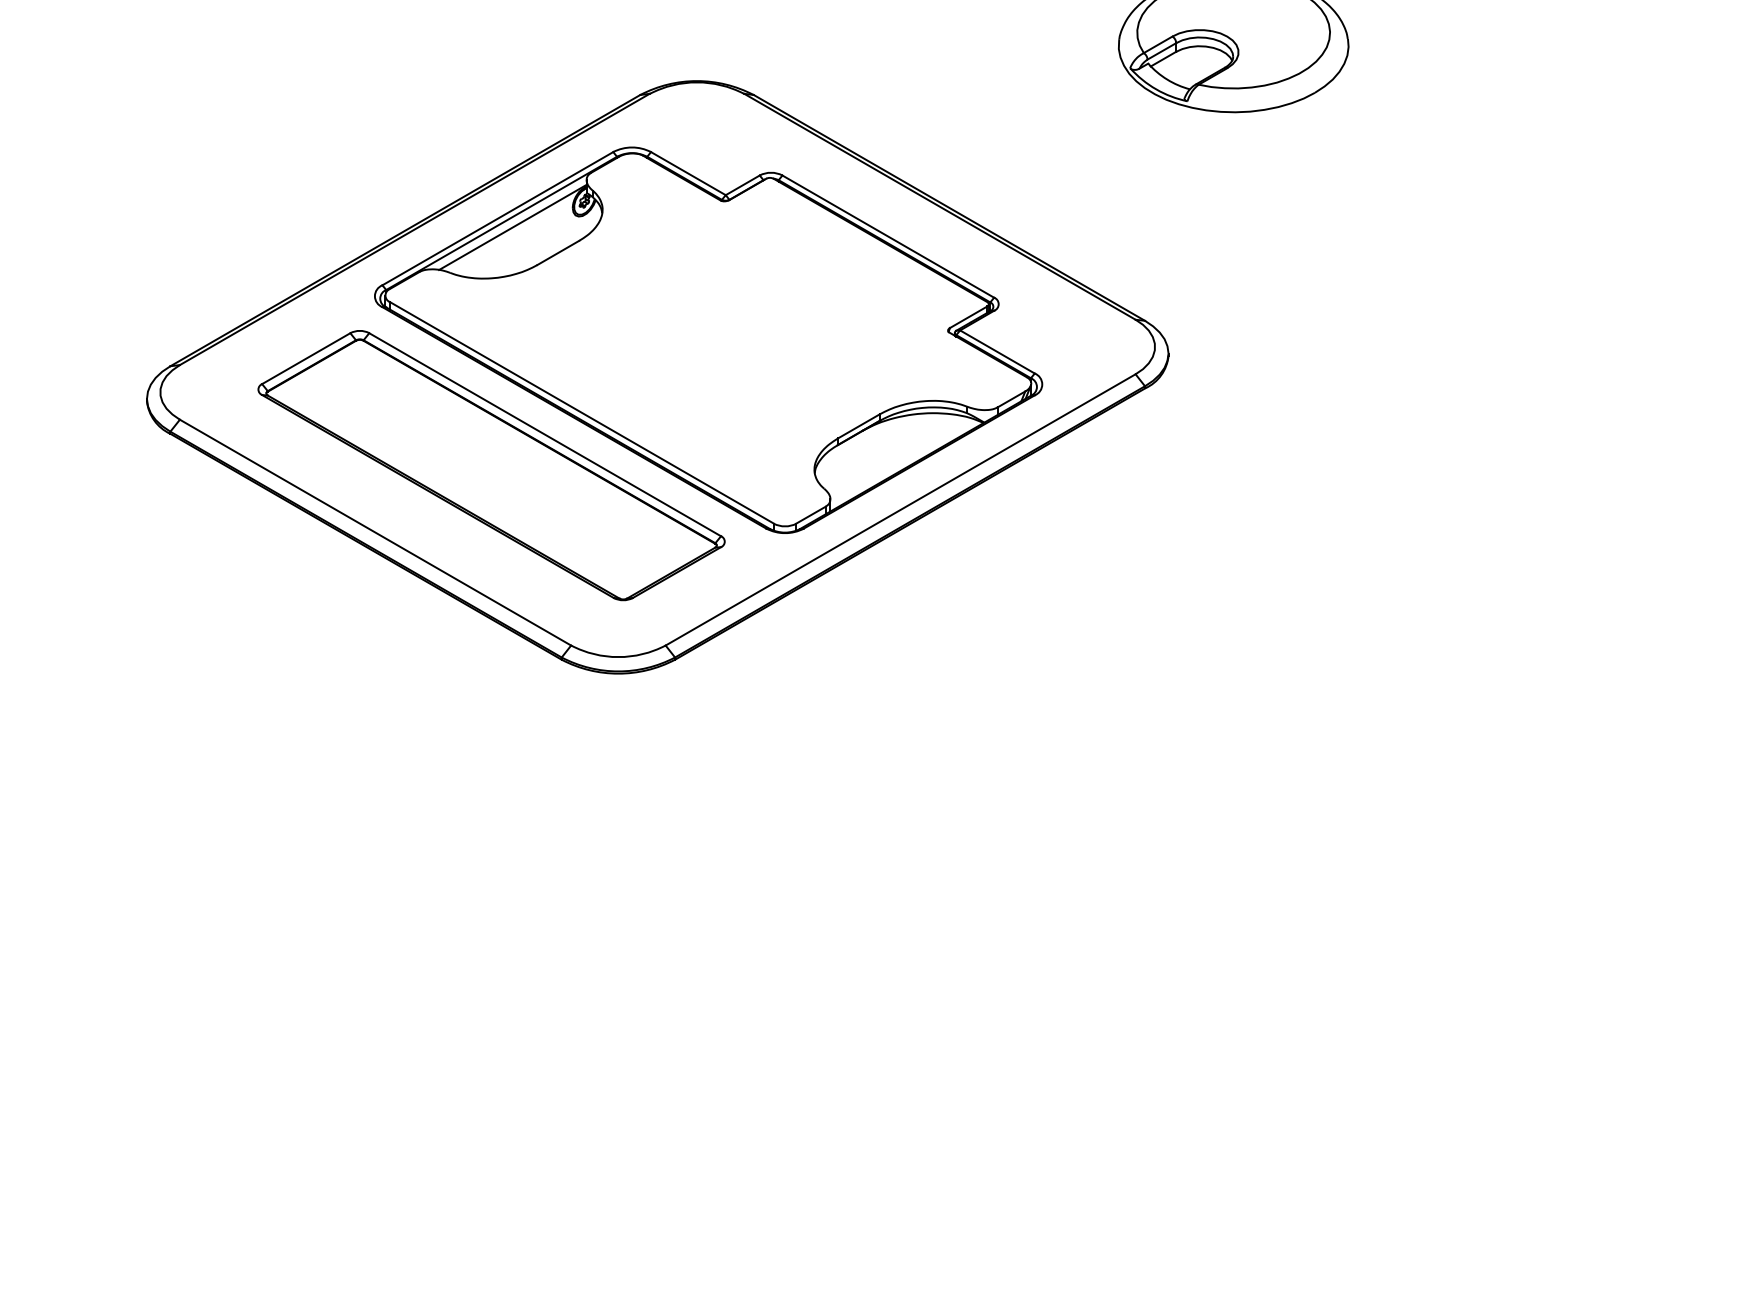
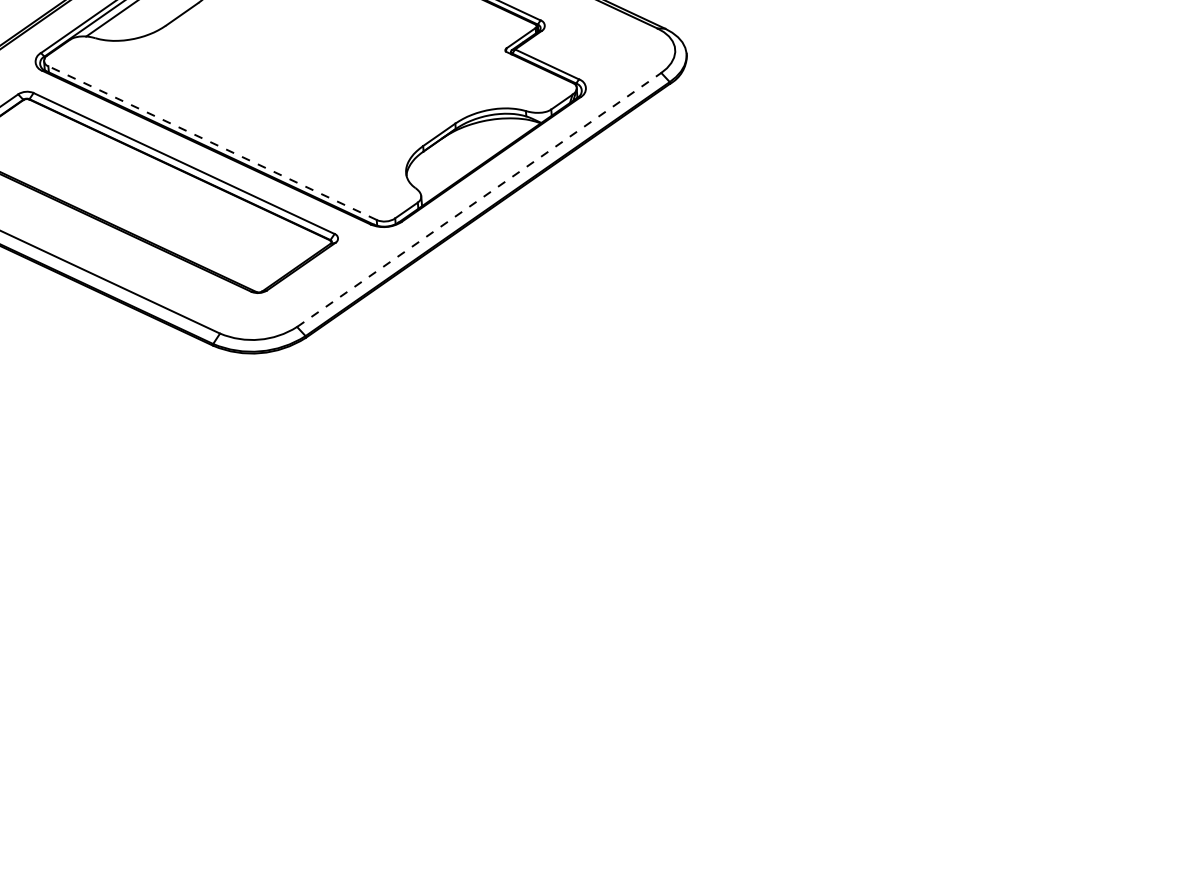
line: (581, 412) -> (212, 142), solid -> dashed
line: (901, 509) -> (479, 199), solid -> dashed

